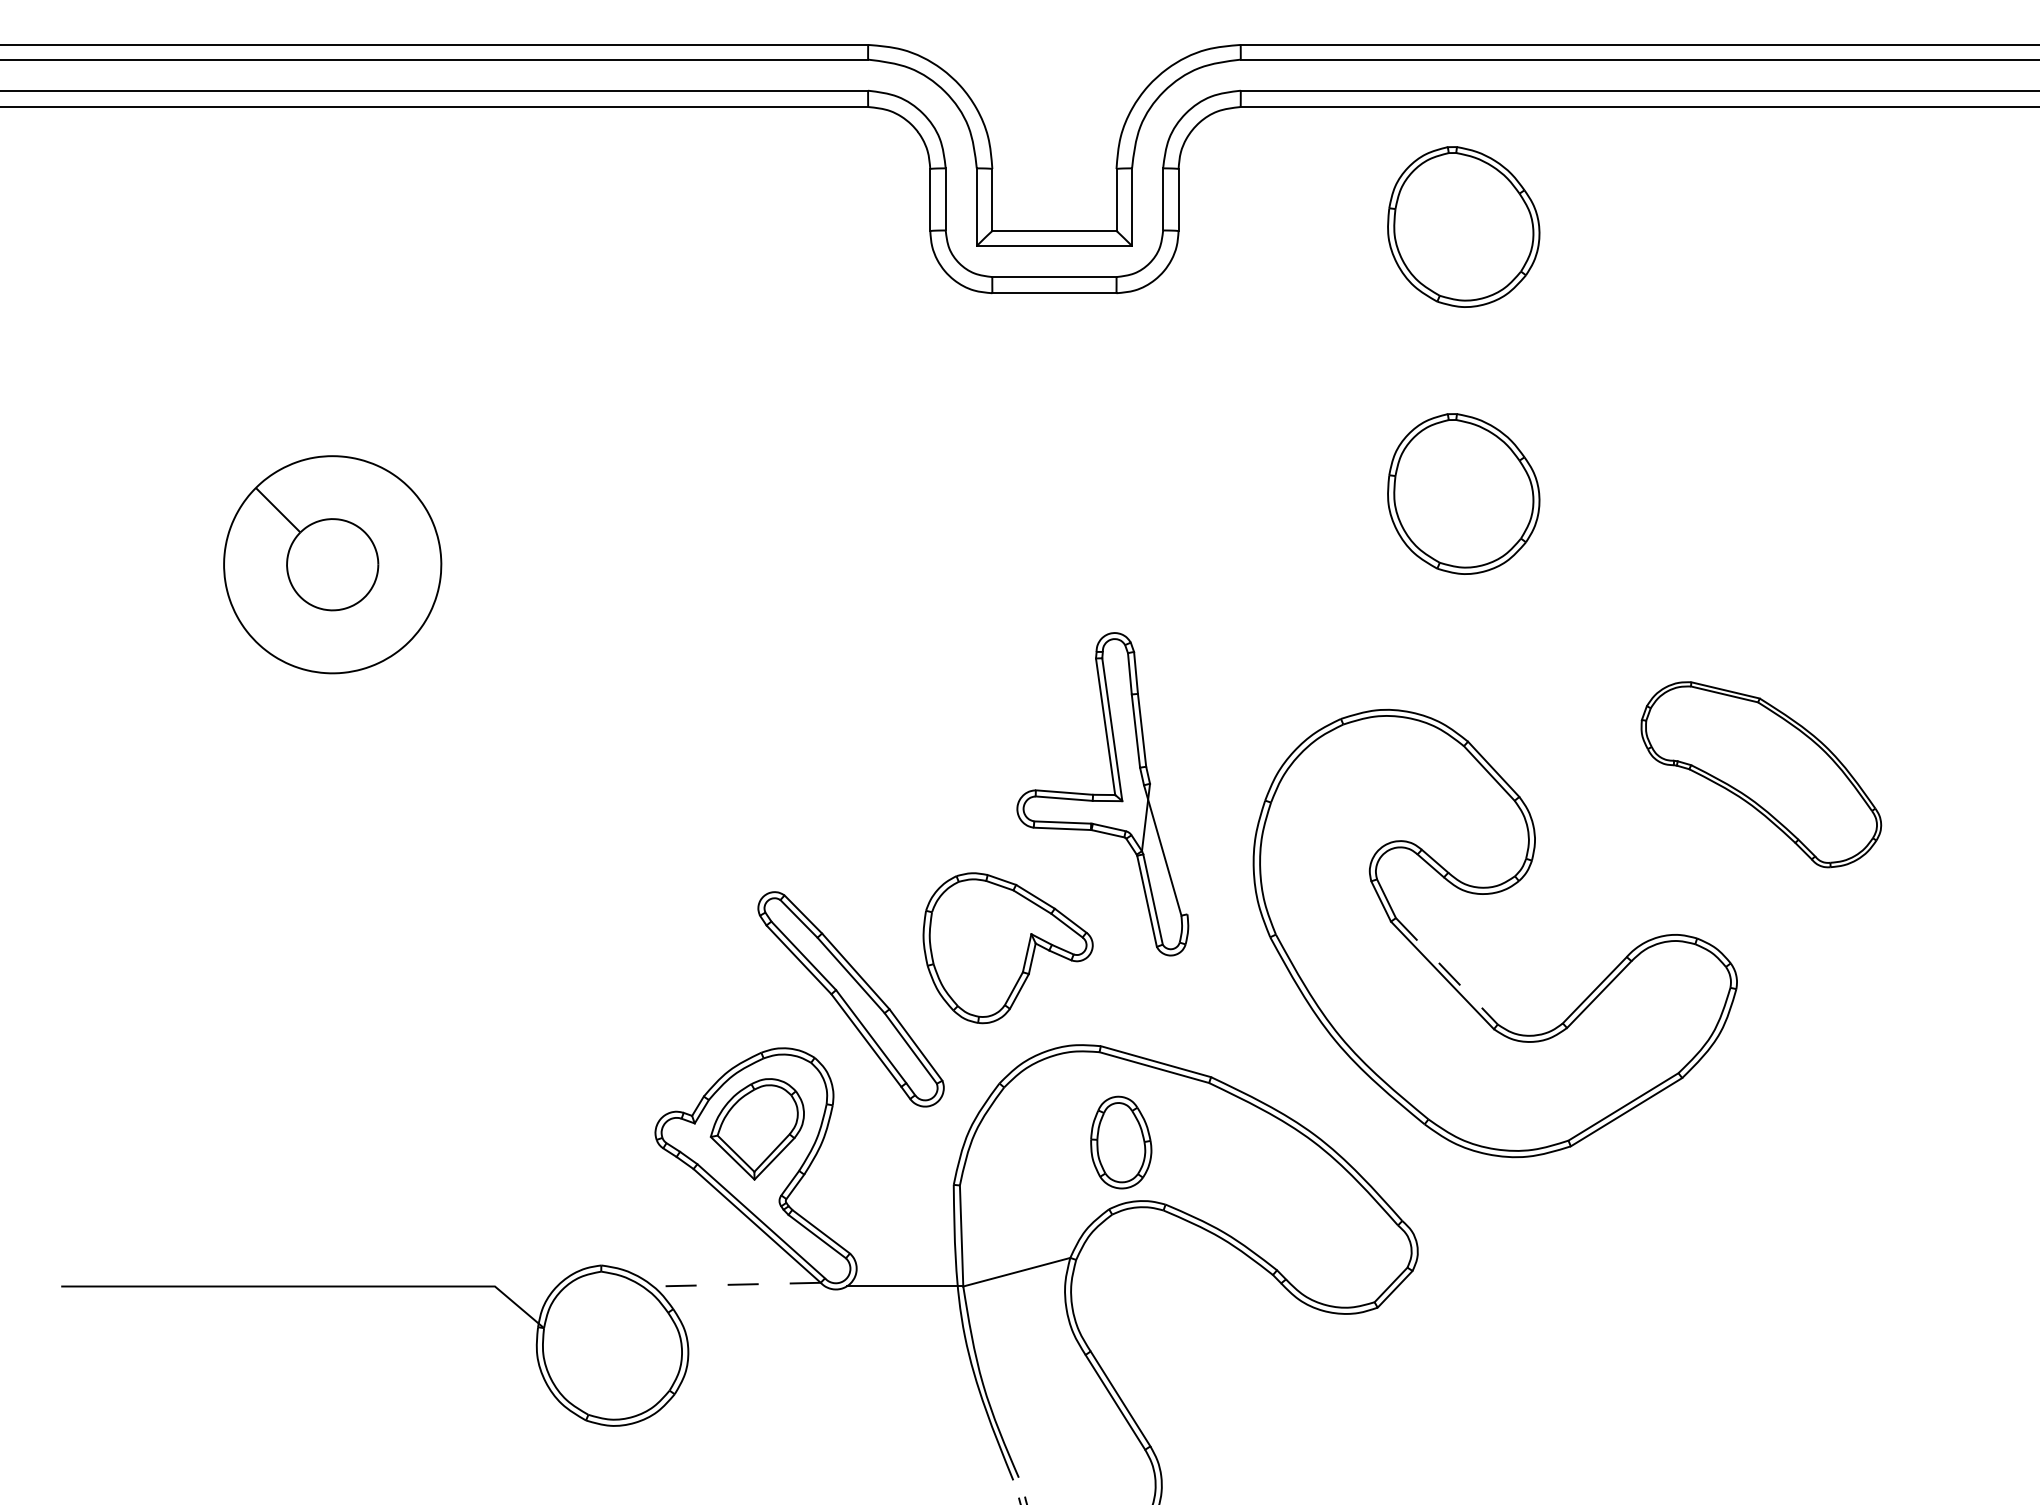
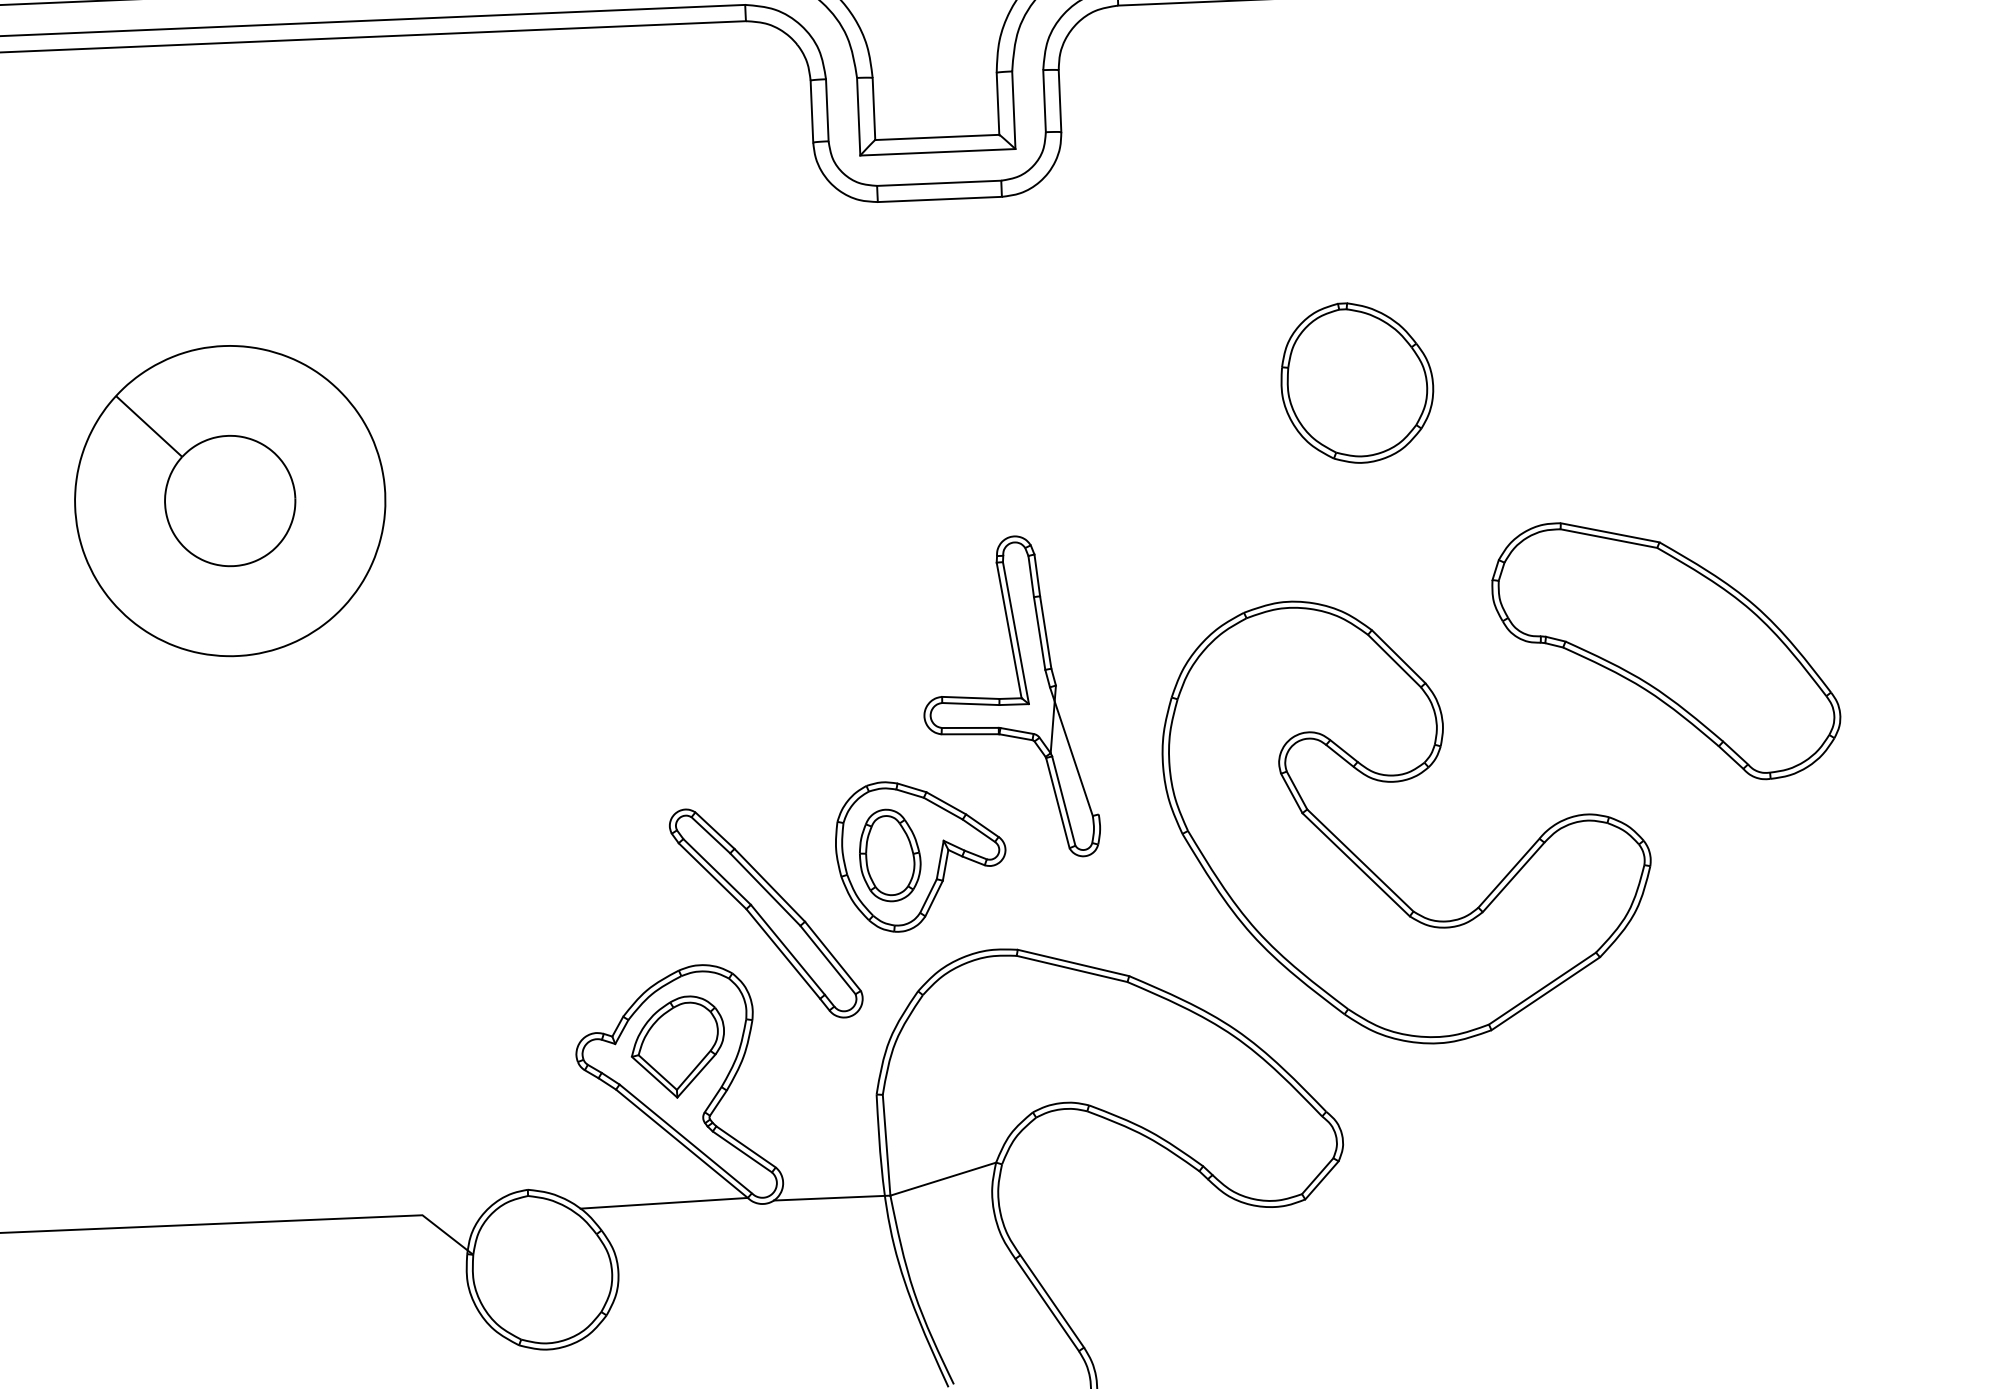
part: (1463, 226) -> (1345, 115), removed
part: (332, 564) -> (229, 500), size x1.43
part: (1761, 774) -> (1666, 650), size x1.43
line: (1446, 971) -> (1359, 860), dashed -> solid
part: (1121, 1142) -> (890, 855), moved
line: (737, 1284) -> (664, 1203), dashed -> solid

